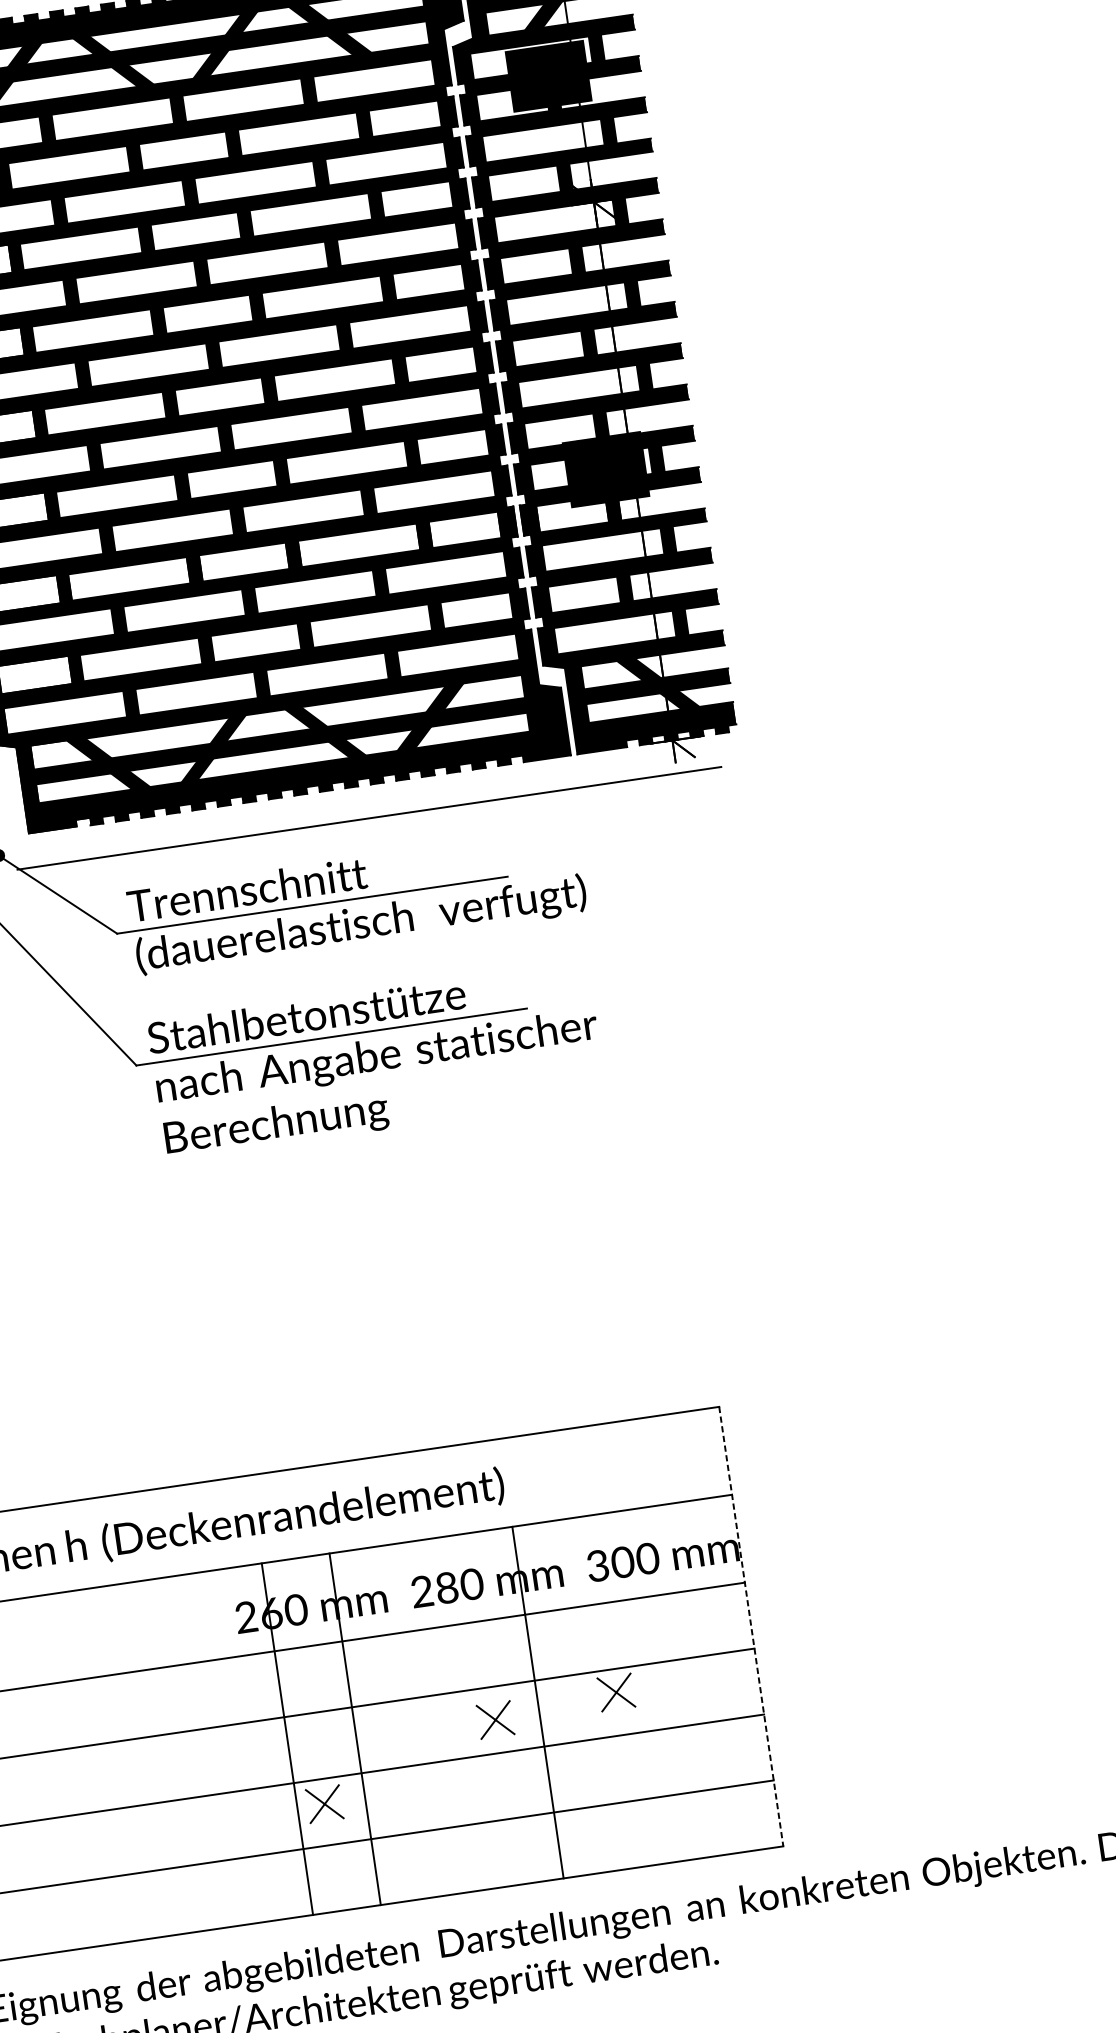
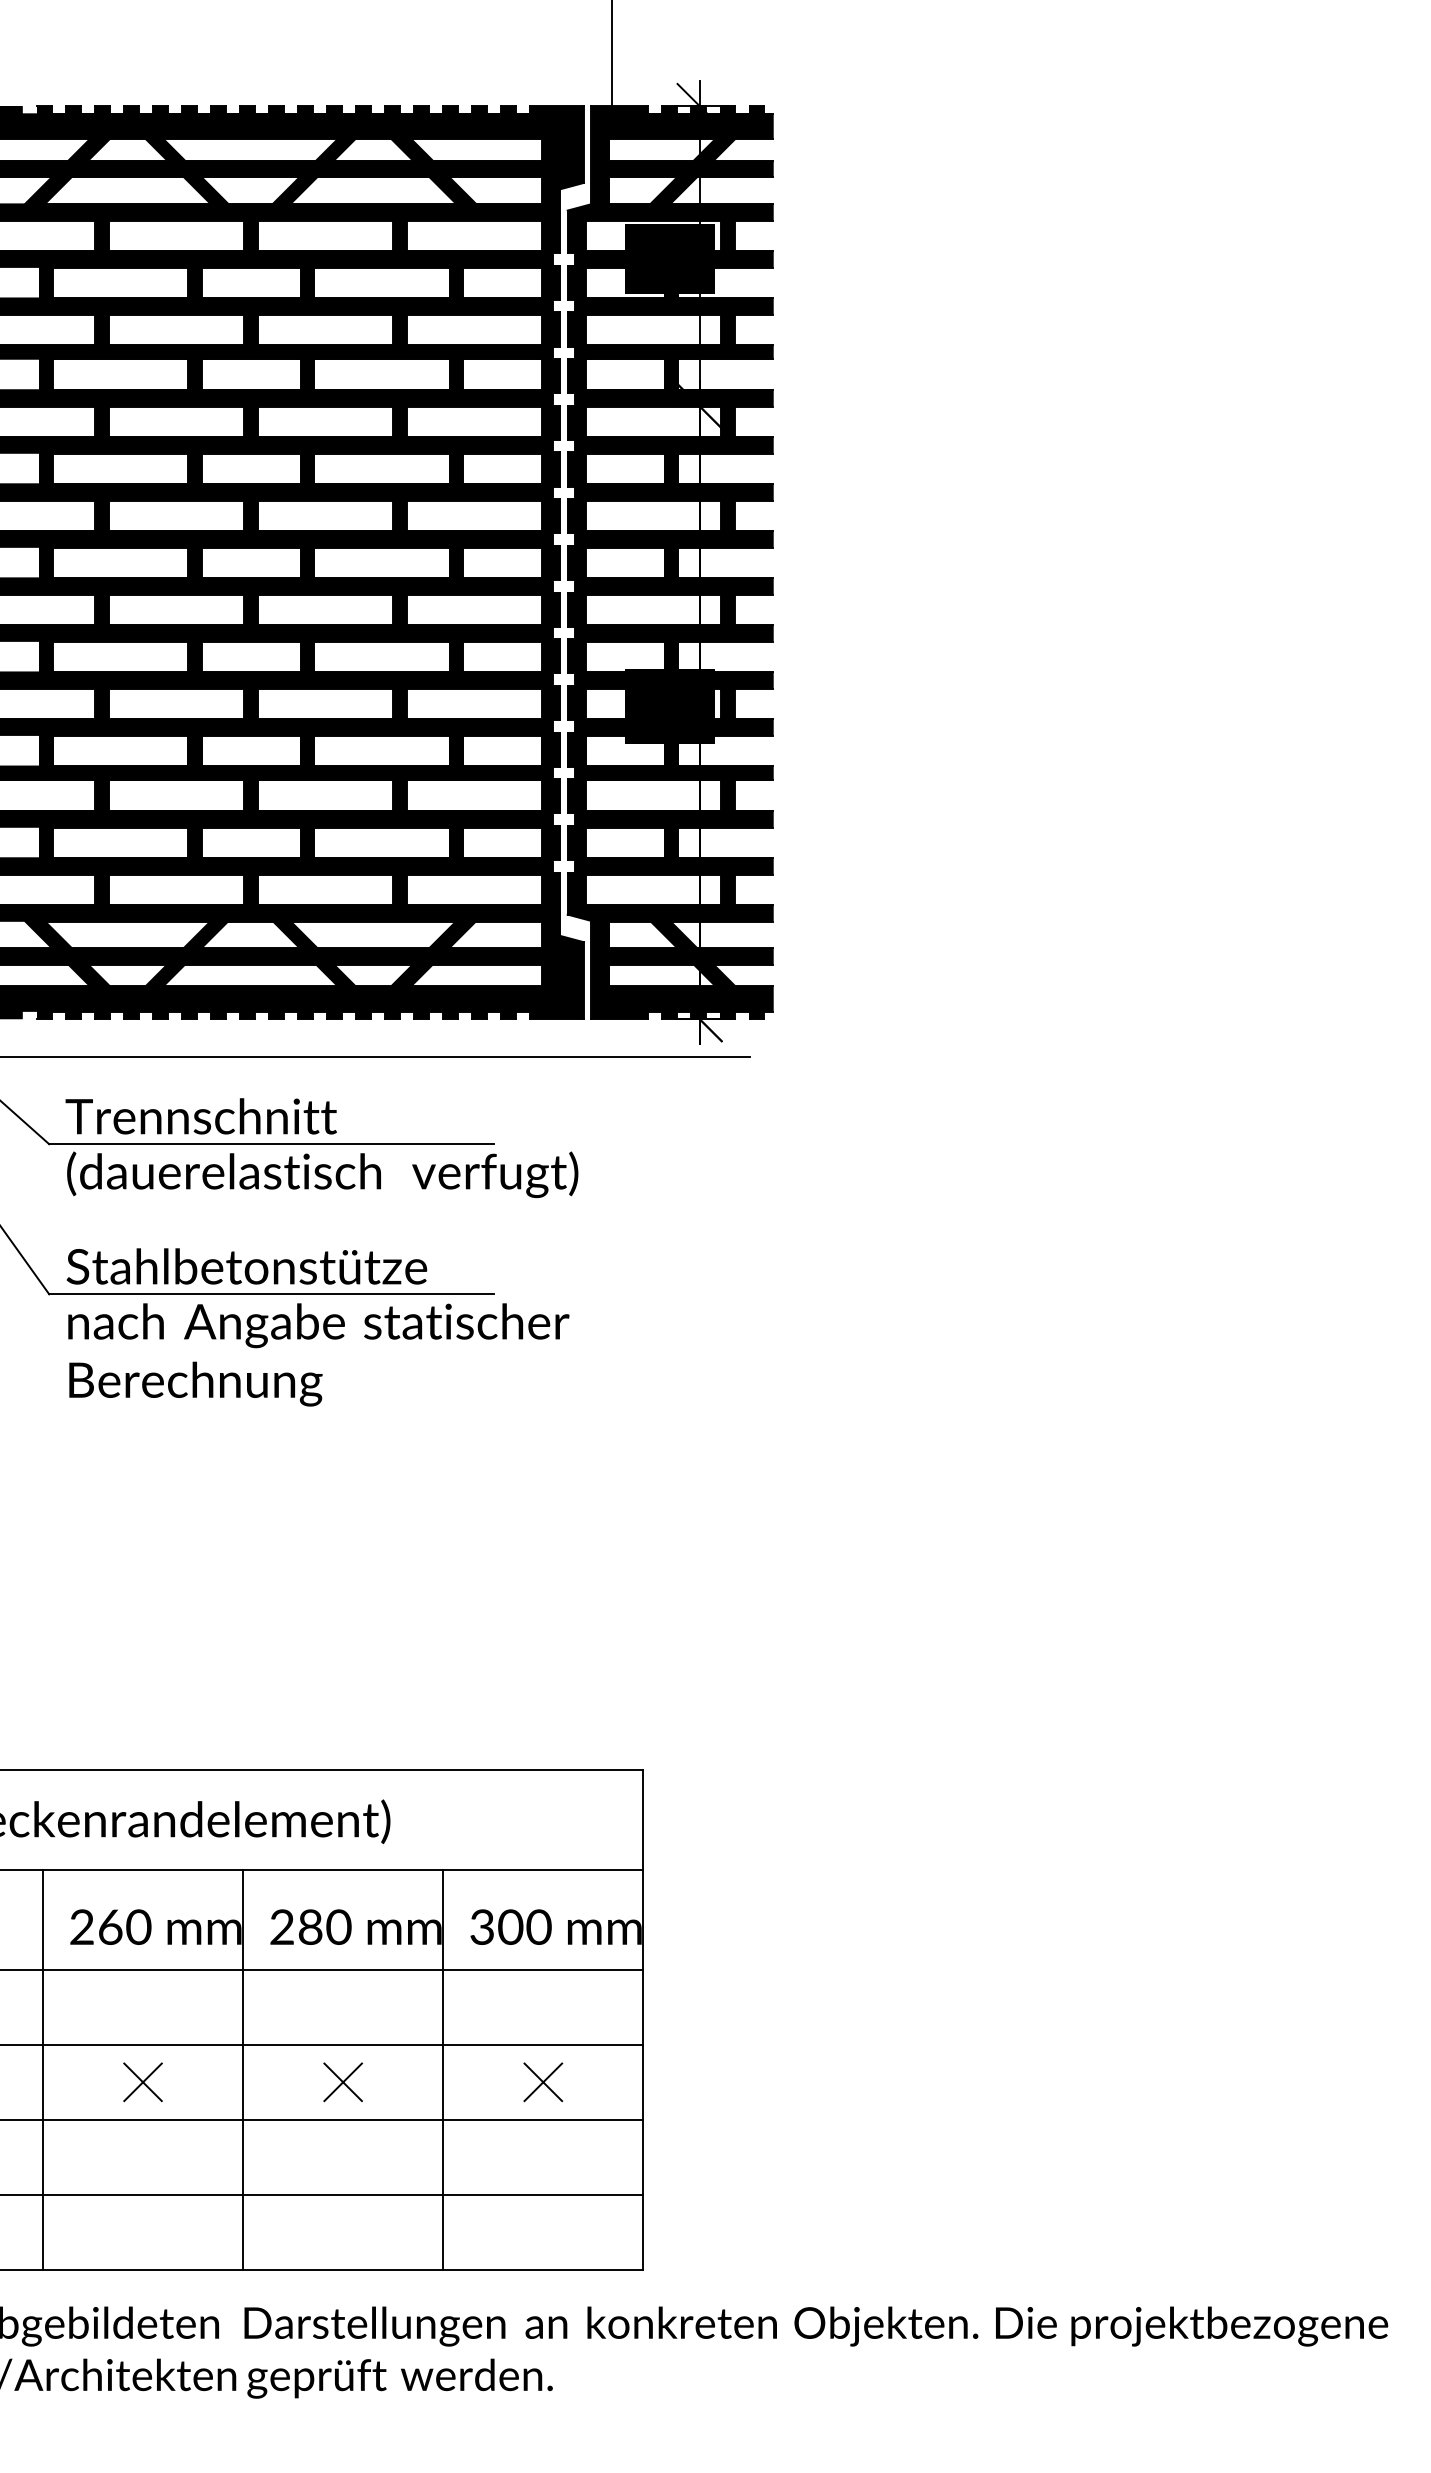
line: (751, 1627) -> (643, 2020), dashed -> solid
part: (616, 1692) -> (543, 2082), moved
line: (538, 1702) -> (443, 2069), moved
line: (355, 1728) -> (243, 2069), moved
line: (287, 1738) -> (43, 2069), moved
part: (324, 1804) -> (142, 2082), moved

